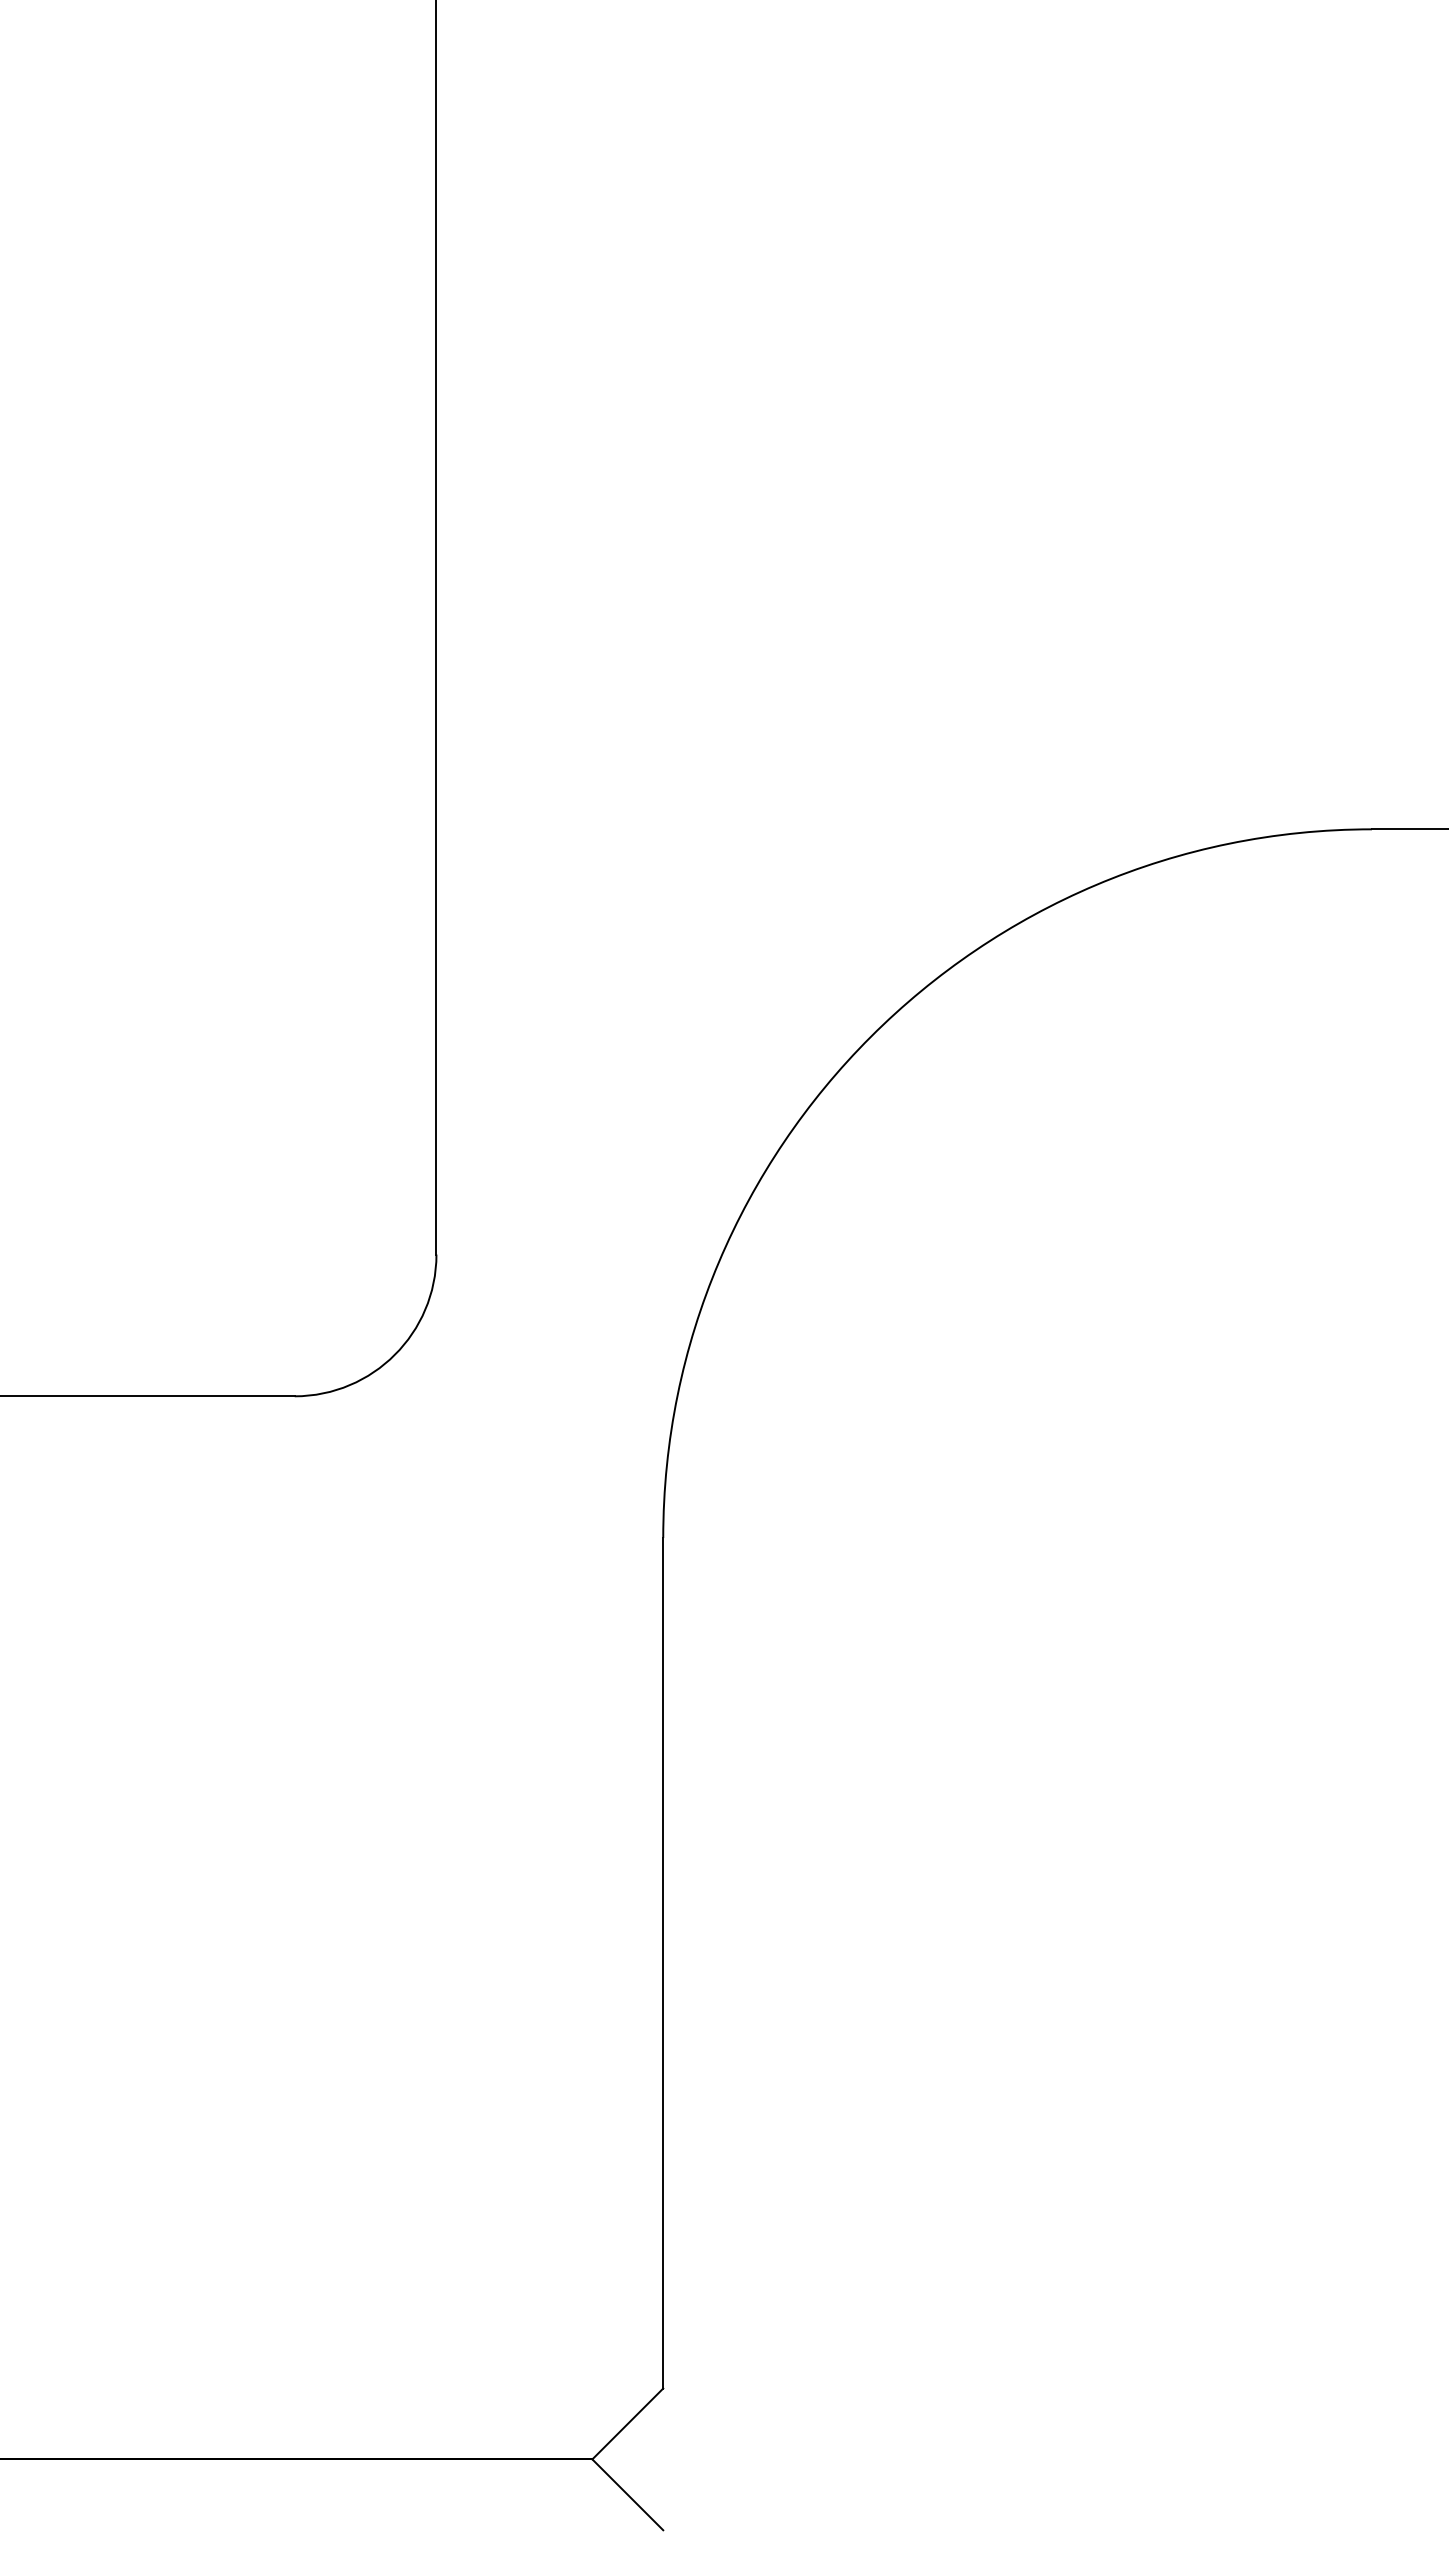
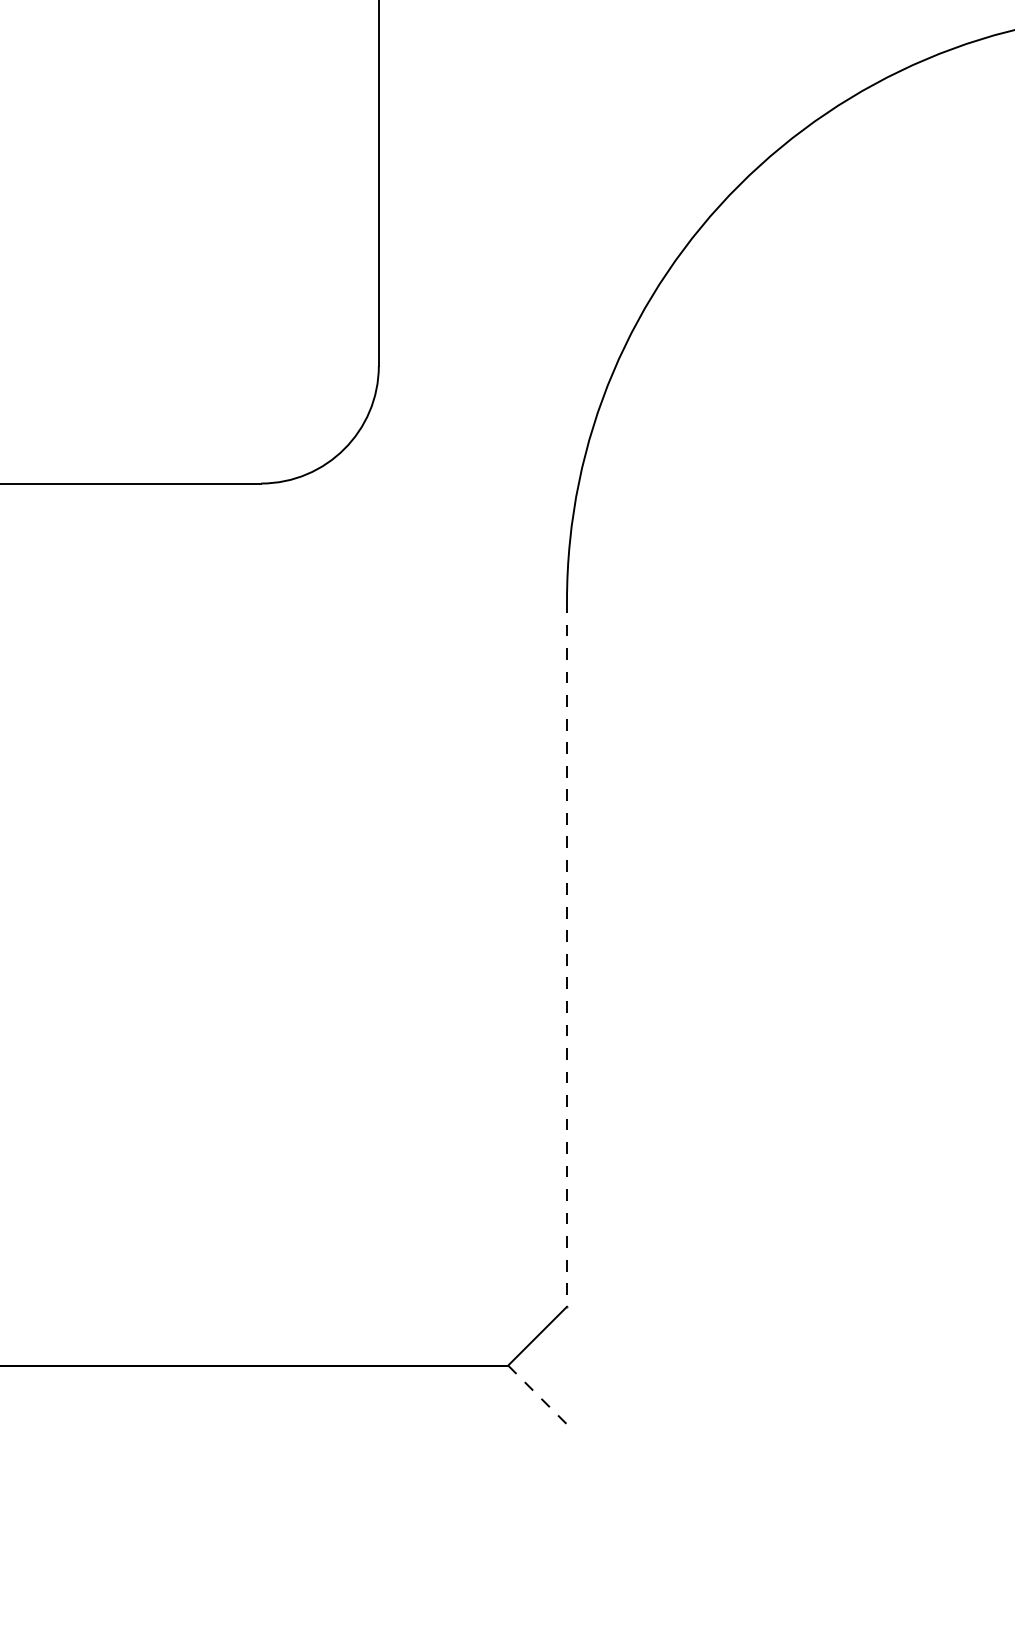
line: (663, 1963) -> (567, 954), solid -> dashed
line: (628, 2495) -> (538, 1395), solid -> dashed

